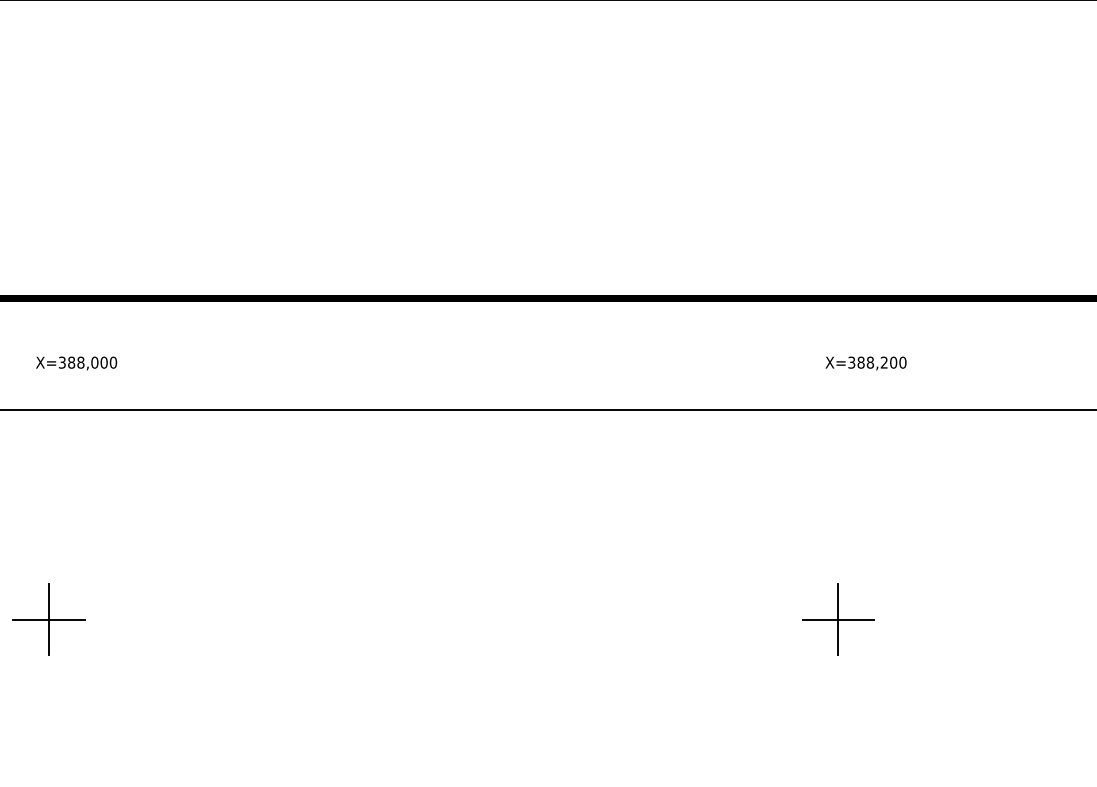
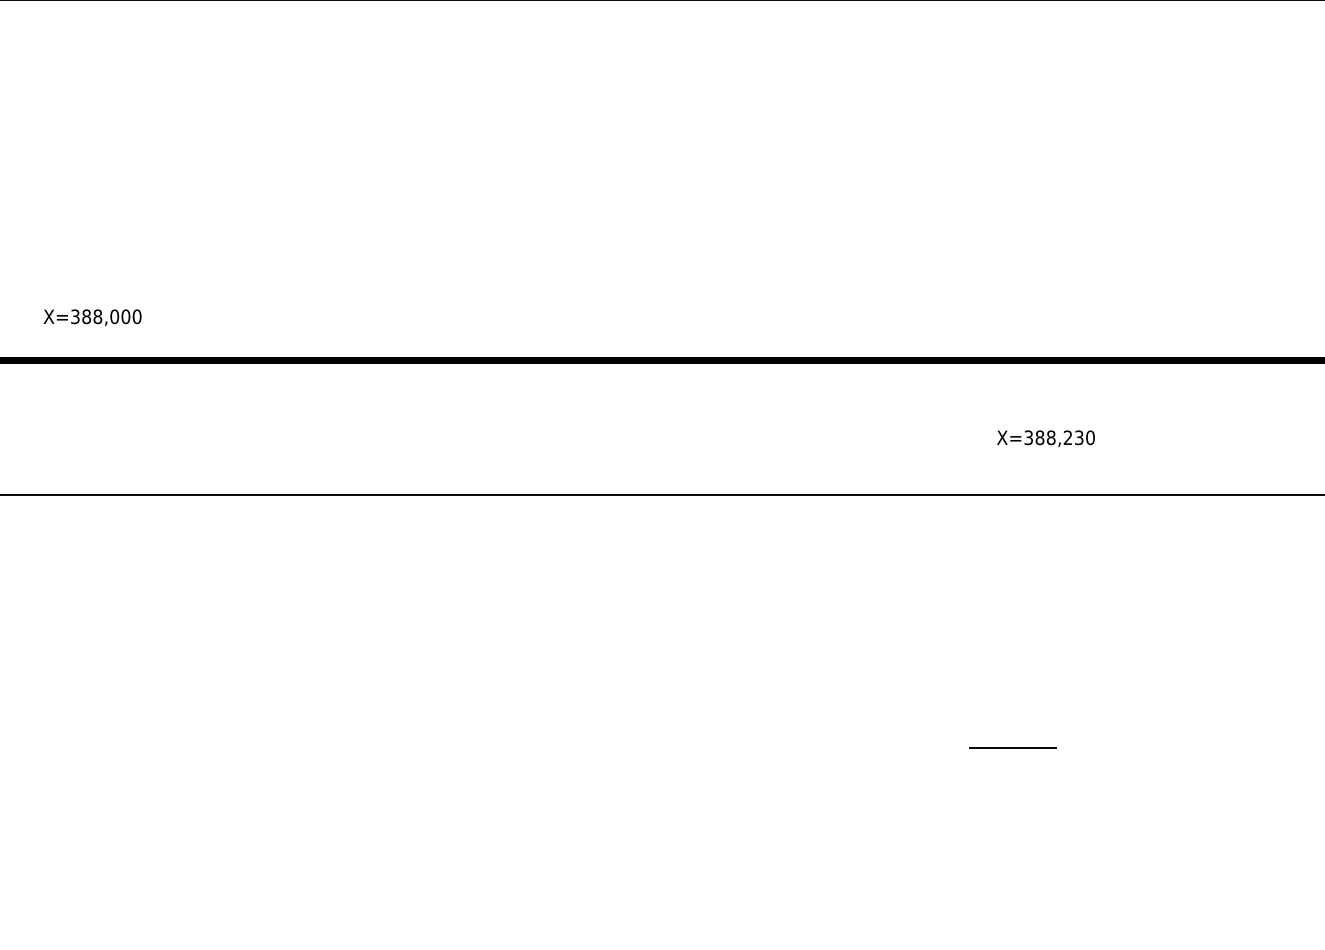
text: (892, 362) -> (1078, 437), X=388,200 -> X=388,230
text: (76, 363) -> (92, 317), moved
part: (48, 619) -> (58, 747), removed
line: (838, 619) -> (1012, 747), removed

